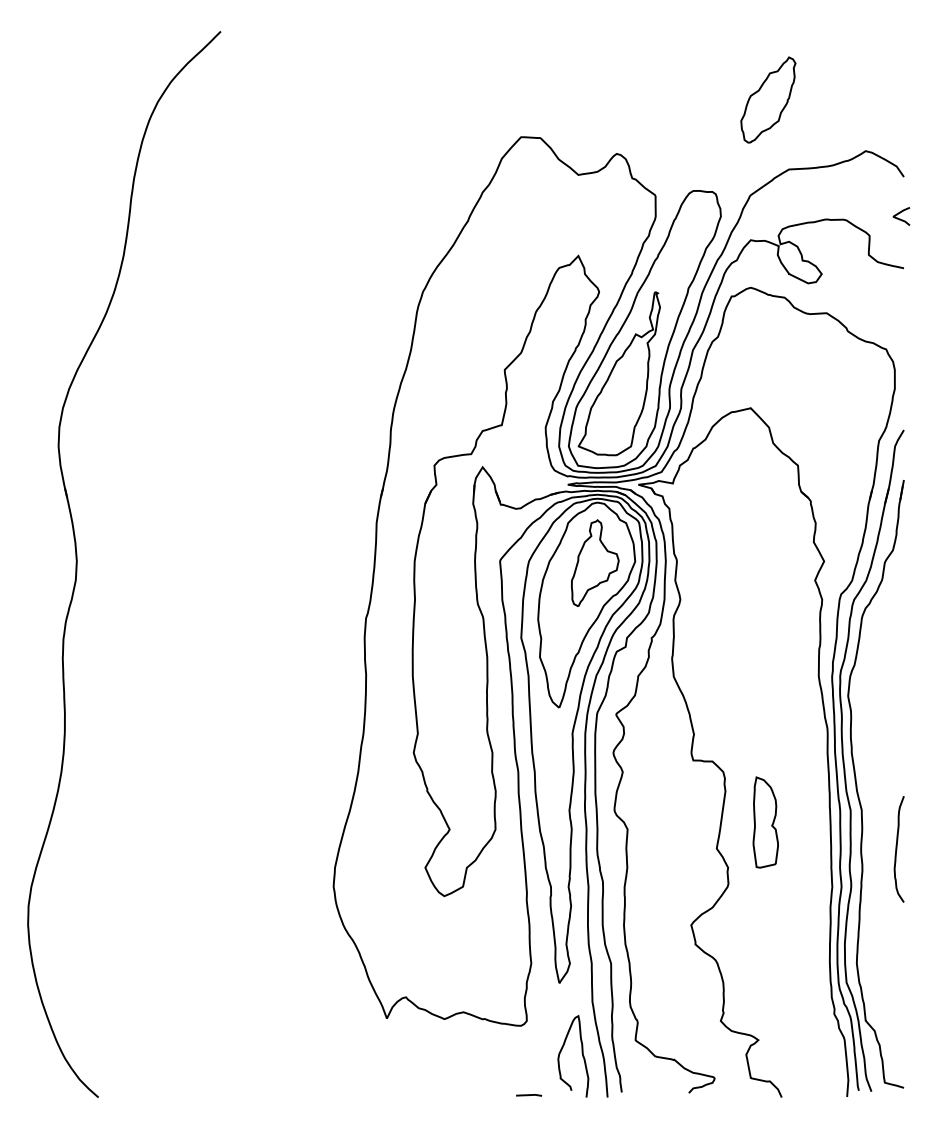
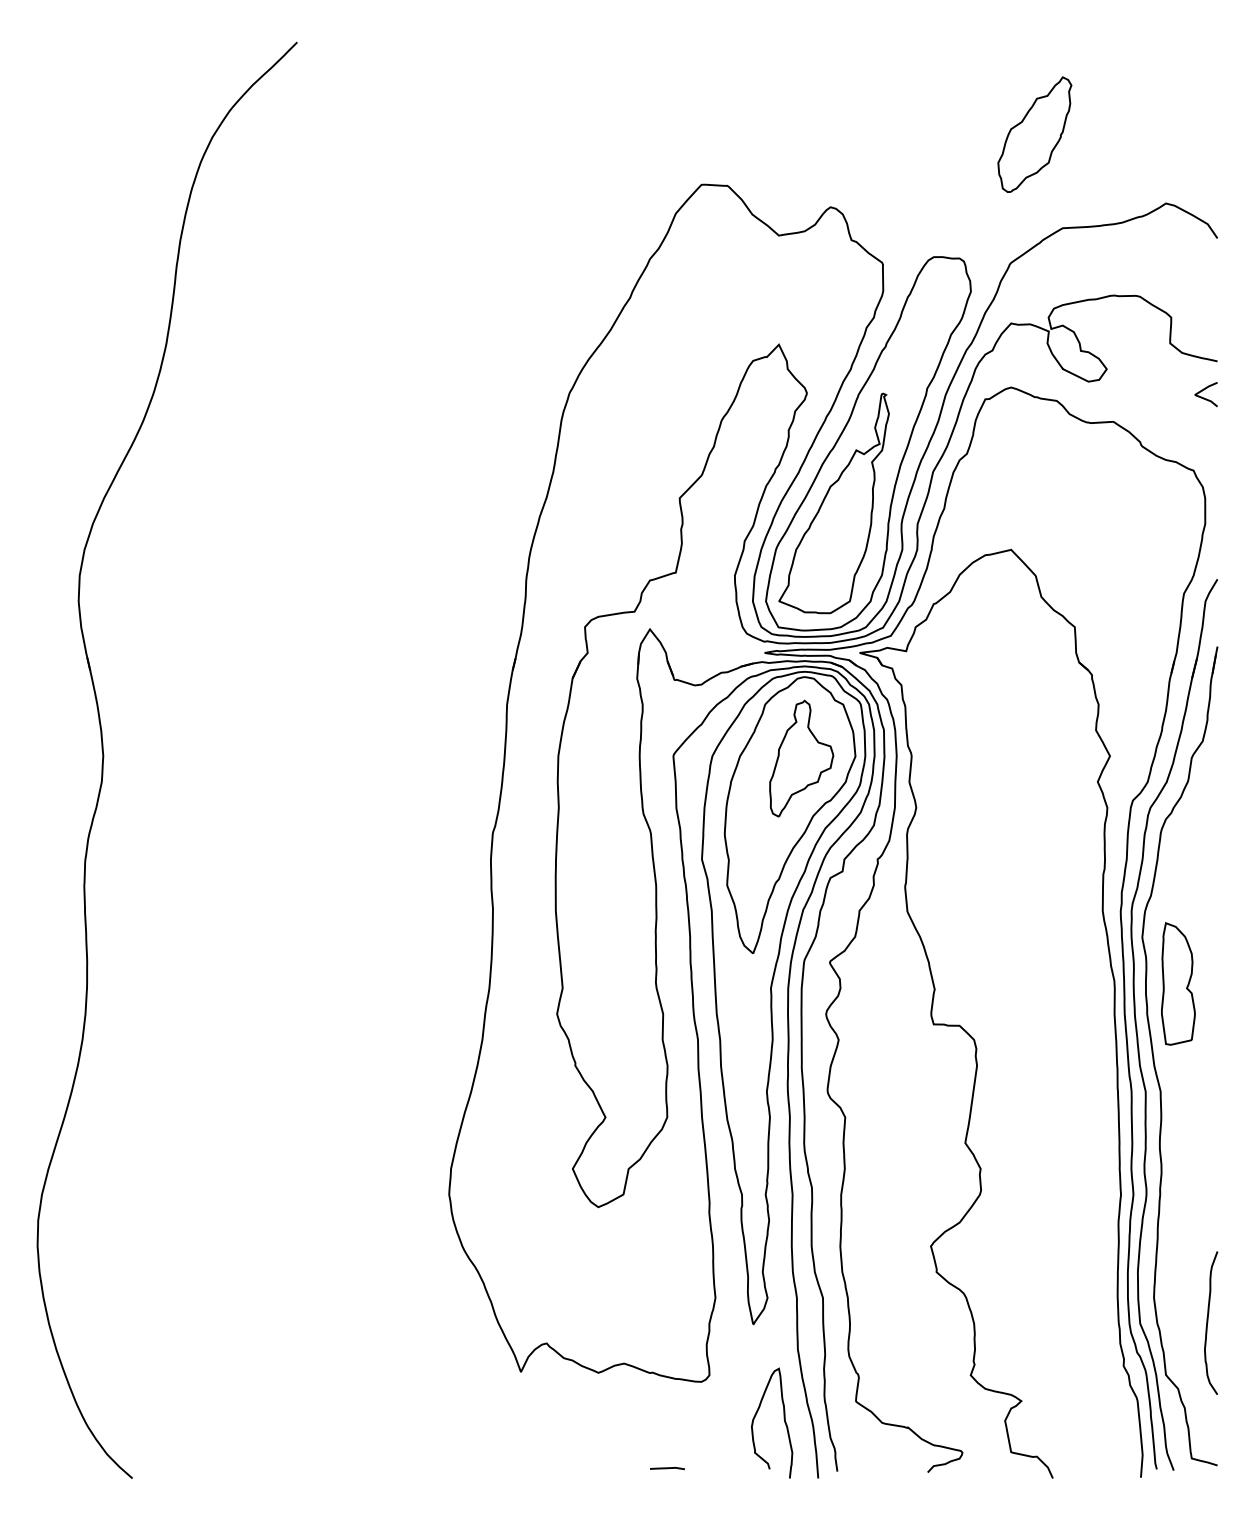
line: (900, 218) -> (1204, 397), moved
part: (765, 822) -> (1178, 983), moved
curve: (897, 848) -> (1208, 1322), moved
line: (529, 1095) -> (667, 1468), moved

